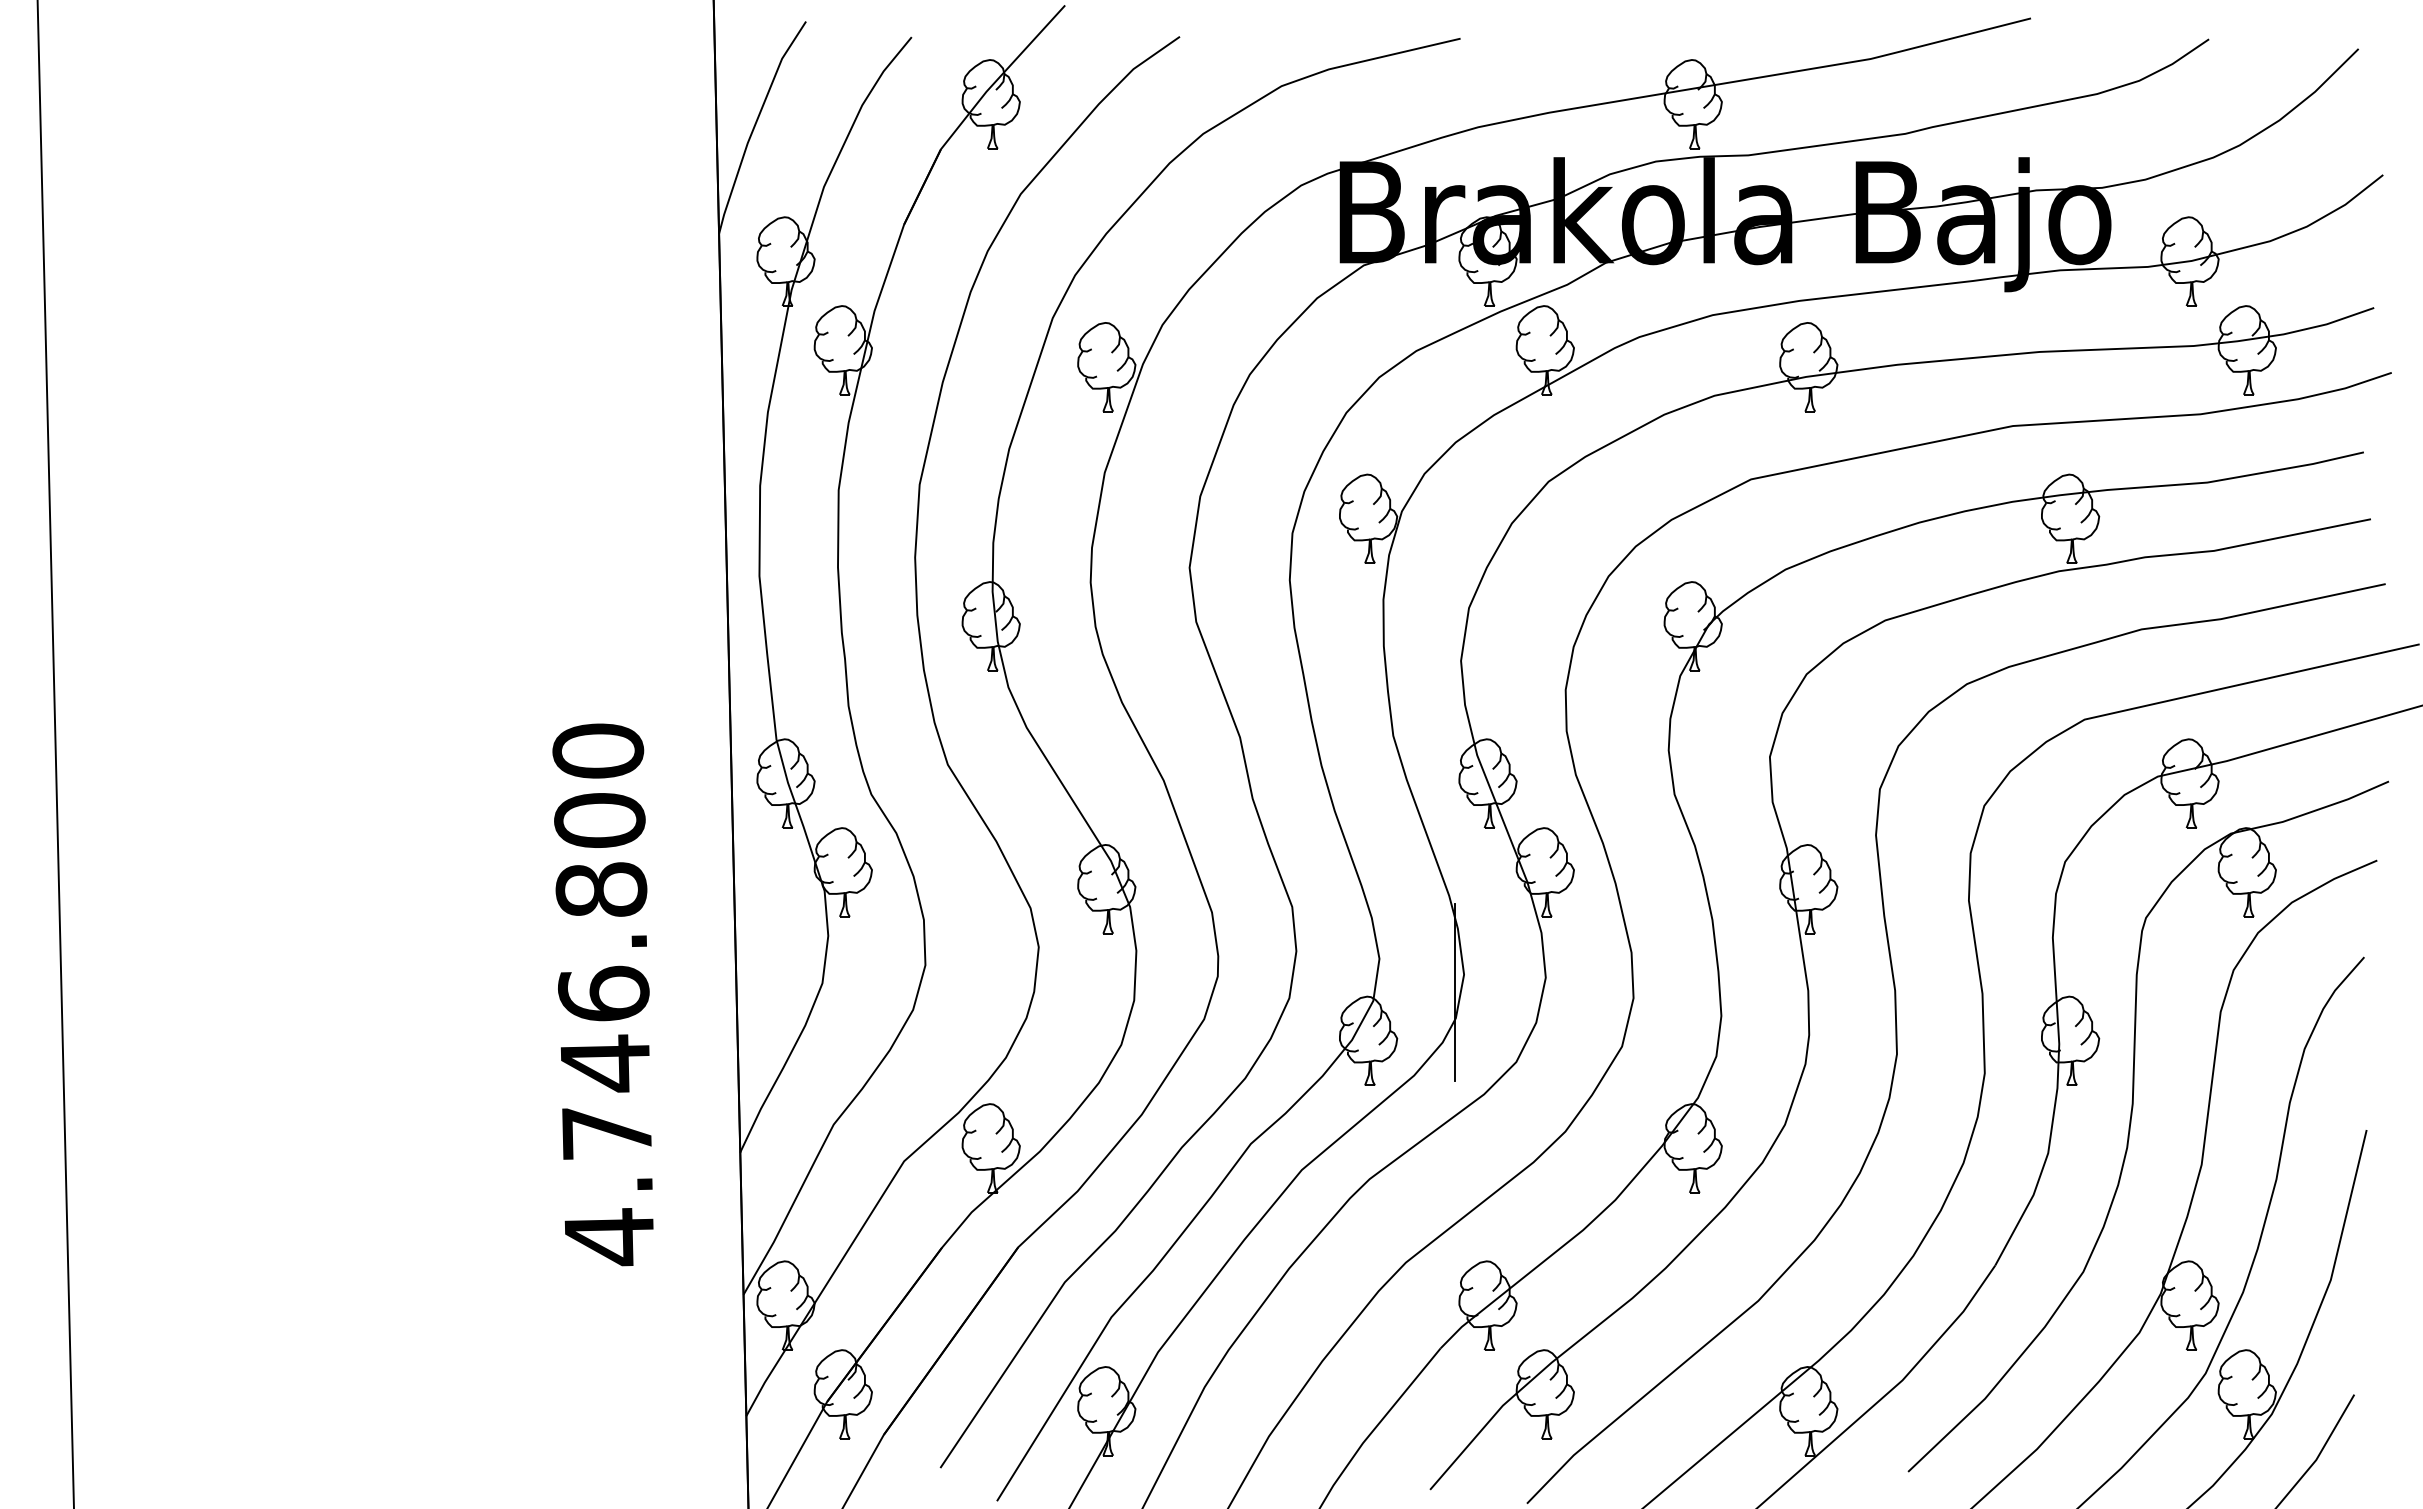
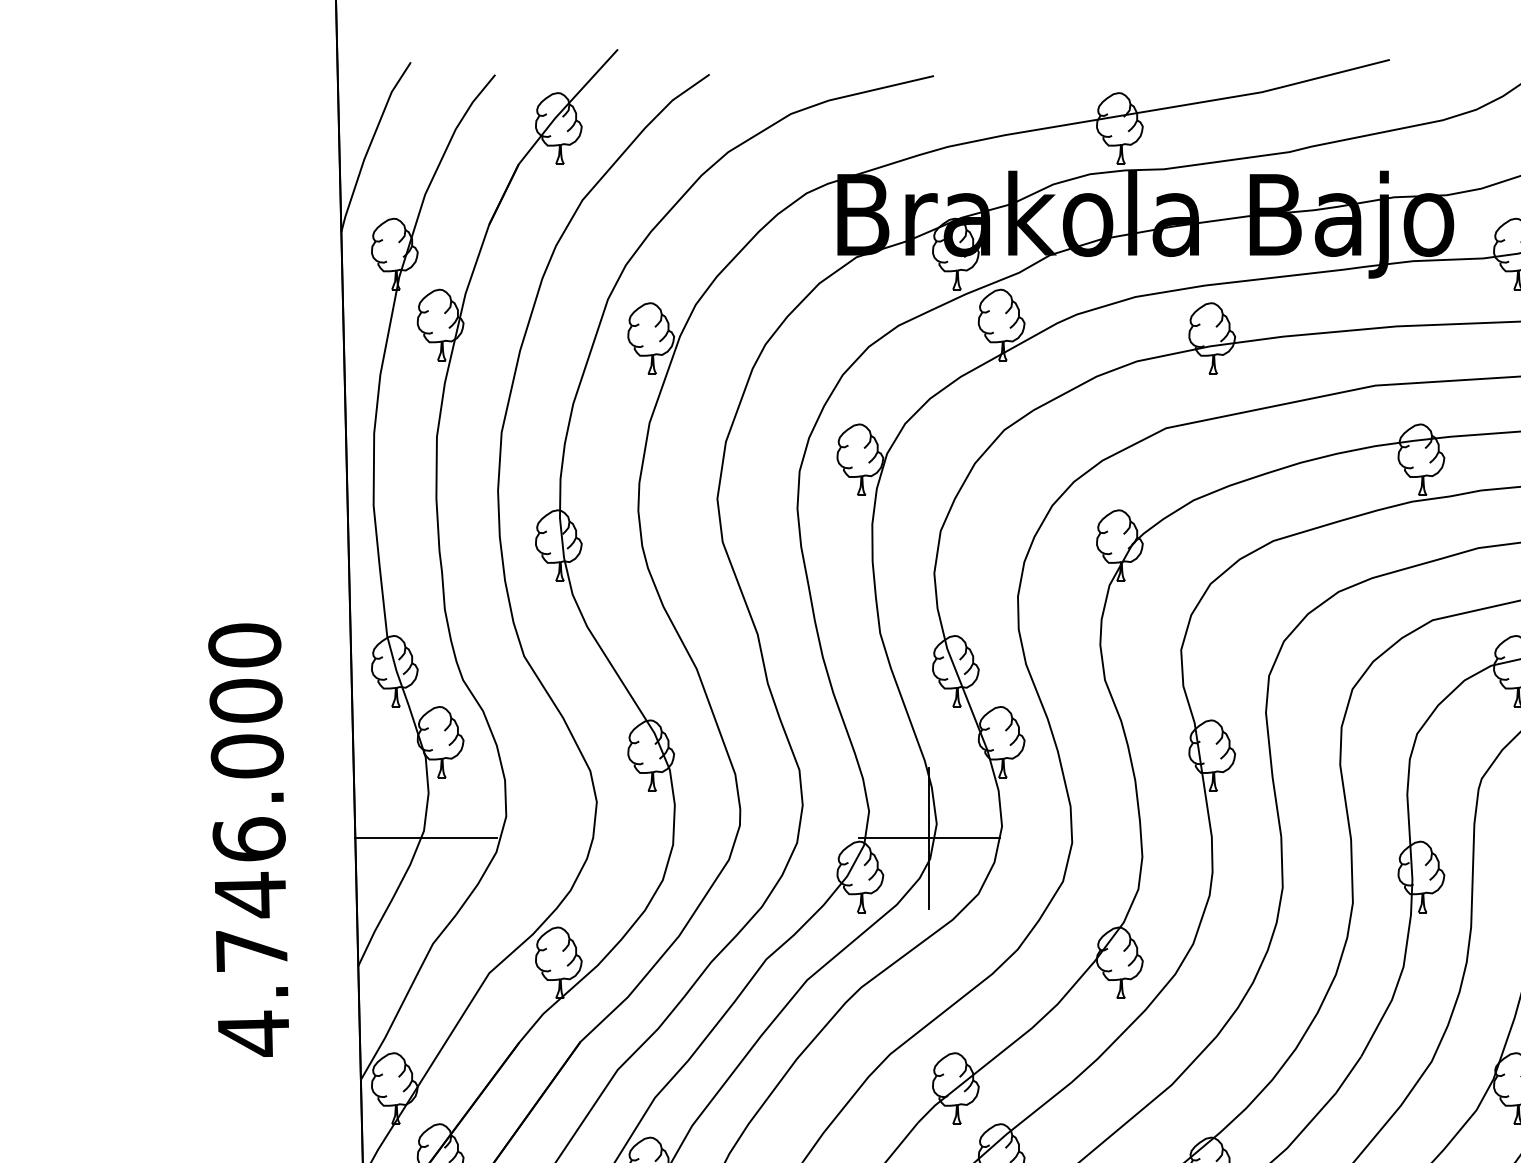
text: (601, 889) -> (247, 756), 4.746.800 -> 4.746.000
line: (824, 992) -> (425, 838), added
line: (1454, 992) -> (929, 838), added

